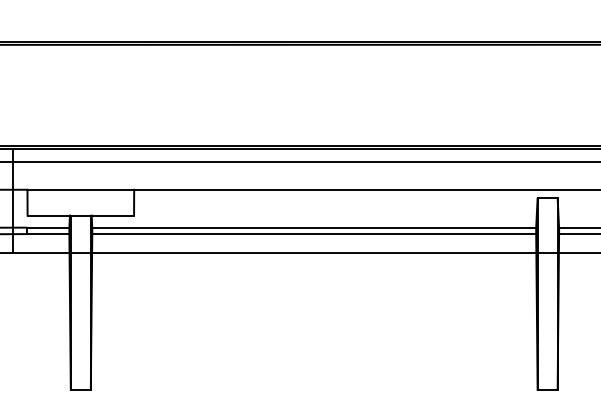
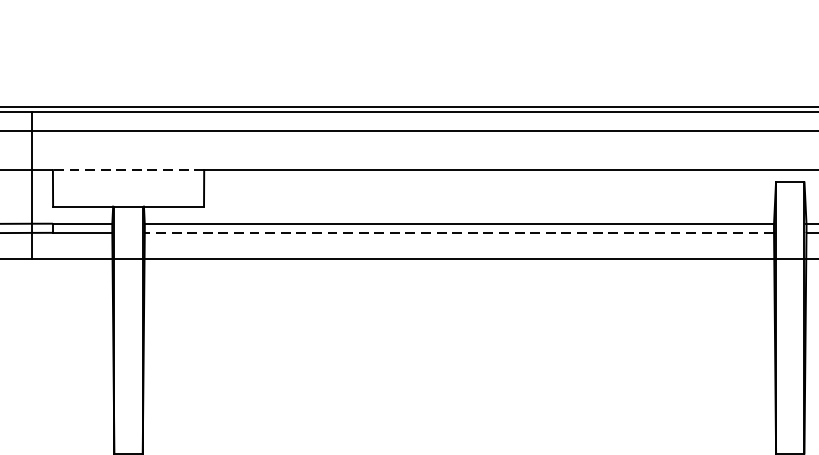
line: (80, 189) -> (128, 169), solid -> dashed
line: (314, 234) -> (459, 233), solid -> dashed

